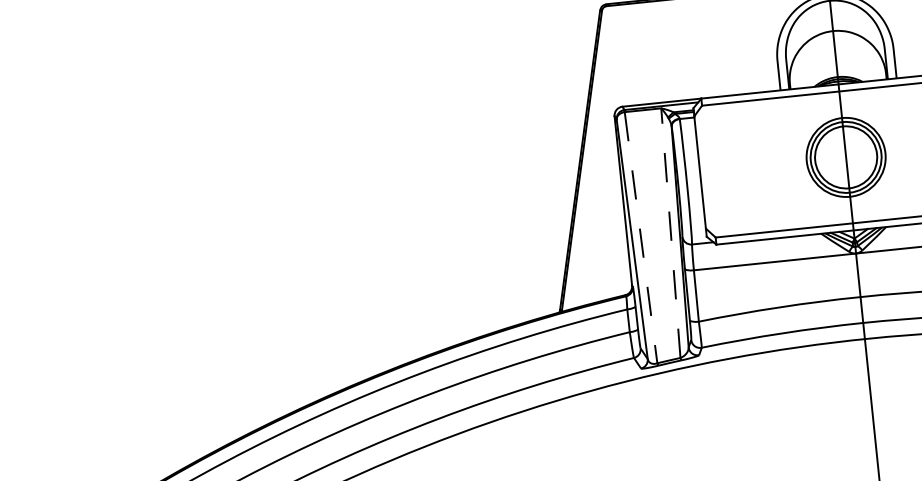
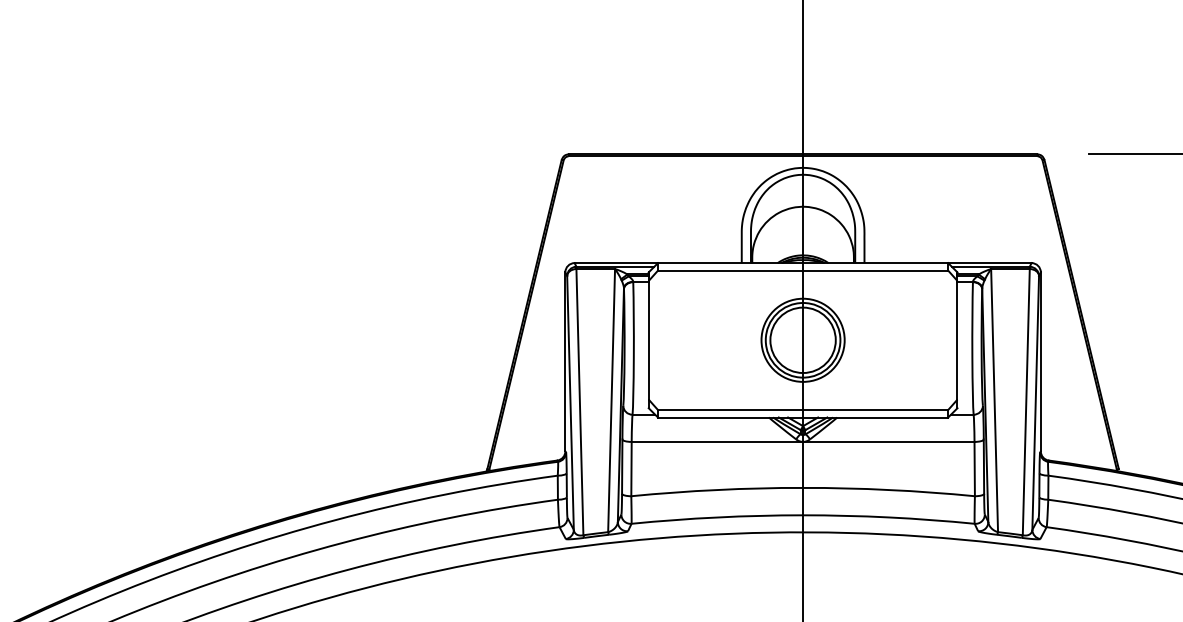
line: (670, 233) -> (611, 400), dashed -> solid
line: (640, 238) -> (579, 402), dashed -> solid

